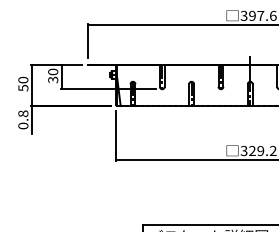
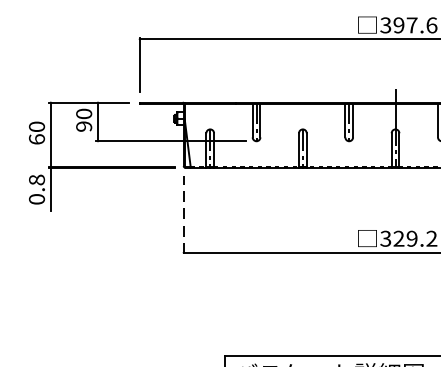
text: (53, 79) -> (84, 125), 30 -> 90
text: (23, 87) -> (37, 138), 50 -> 60
line: (116, 136) -> (184, 215), solid -> dashed

